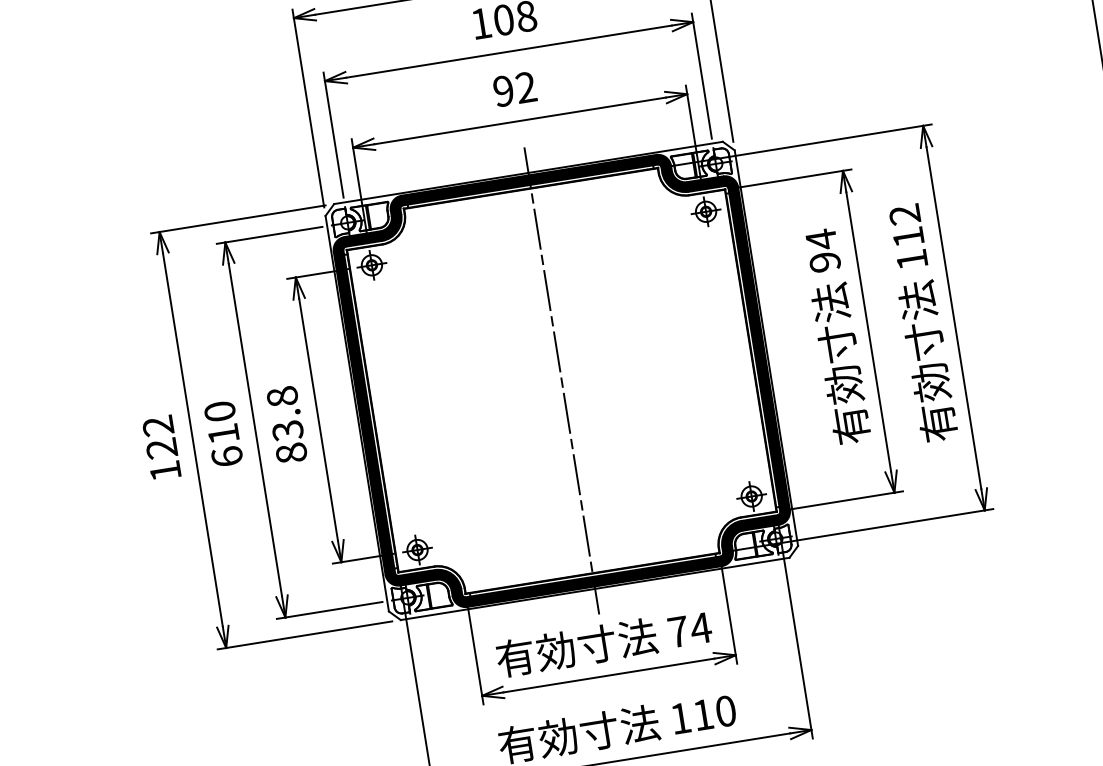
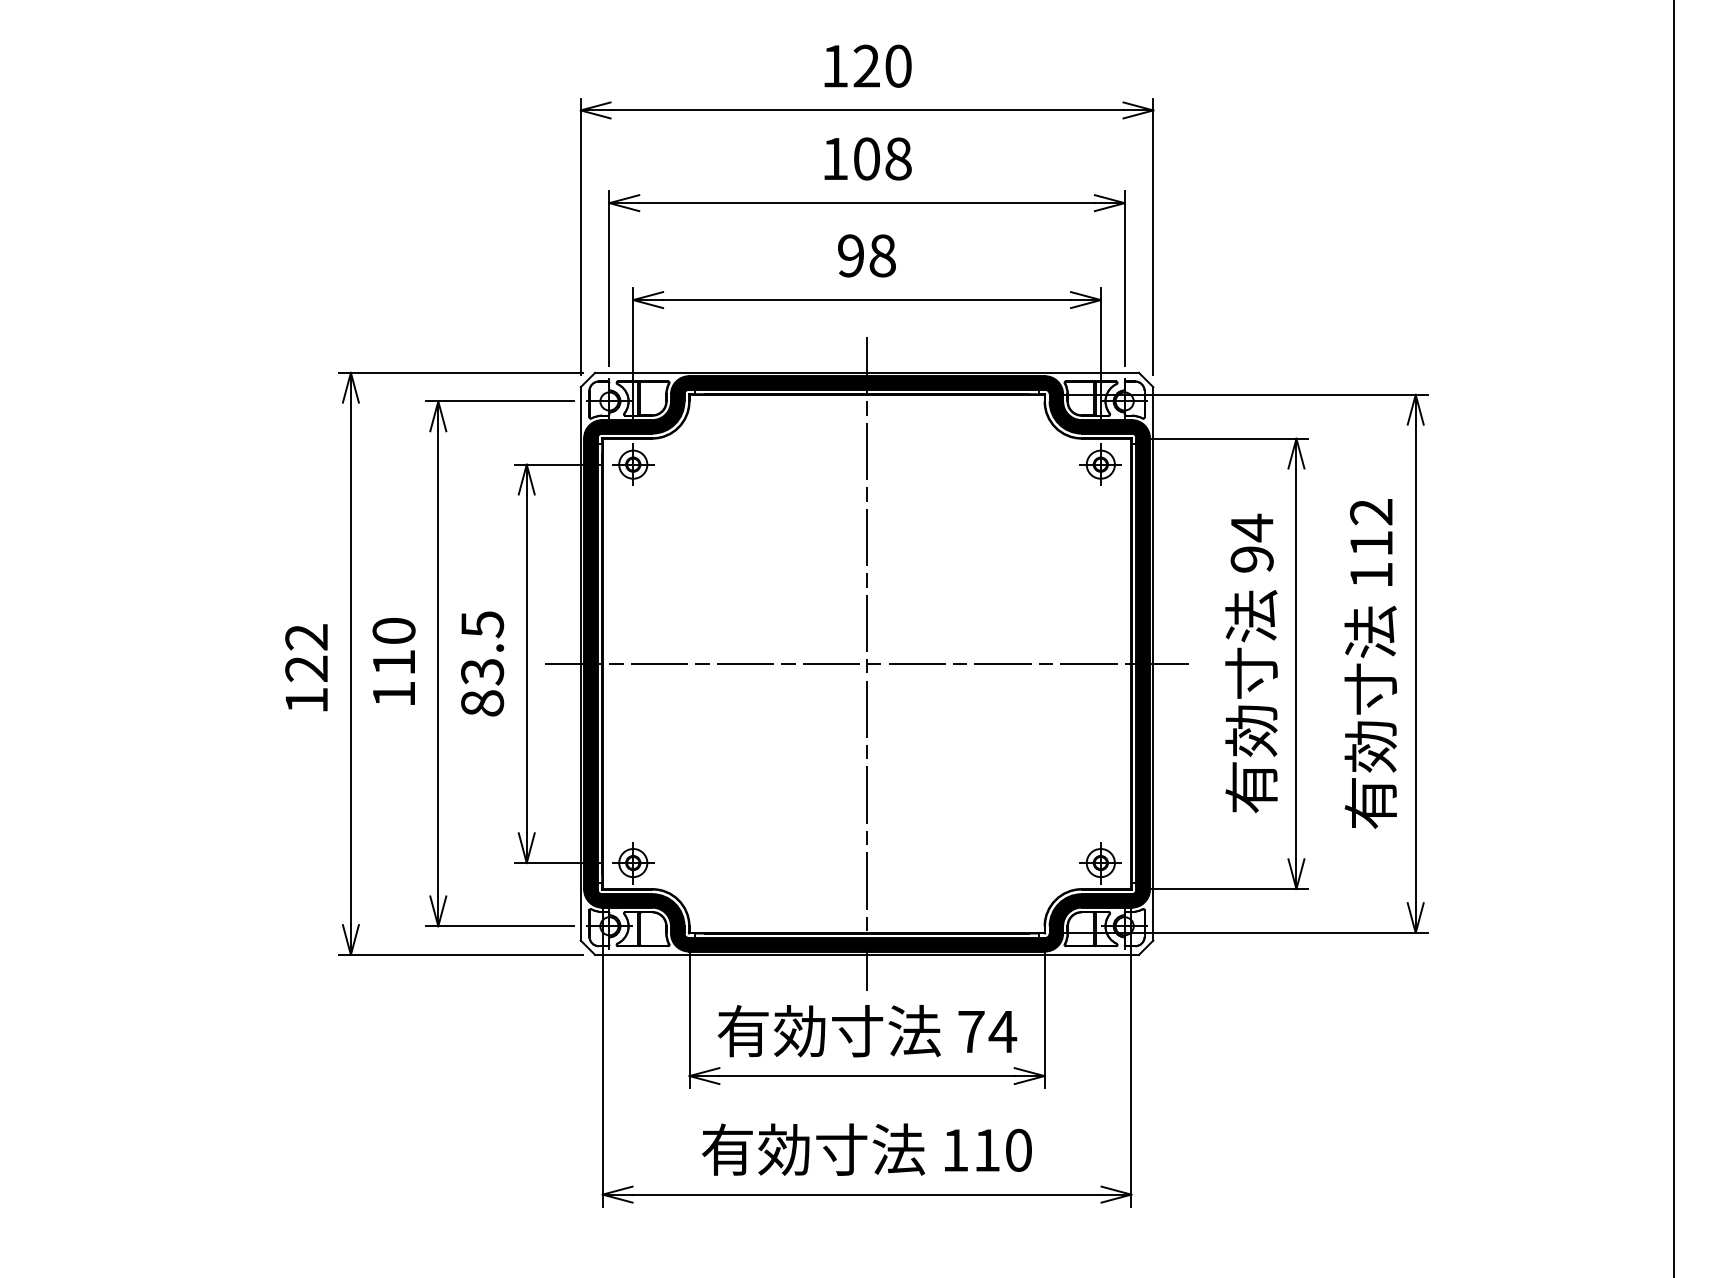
text: (526, 87) -> (882, 255), 92 -> 98
line: (562, 380) -> (867, 663), added
text: (282, 396) -> (482, 624), 83.8 -> 83.5
text: (226, 456) -> (393, 693), 610 -> 110

